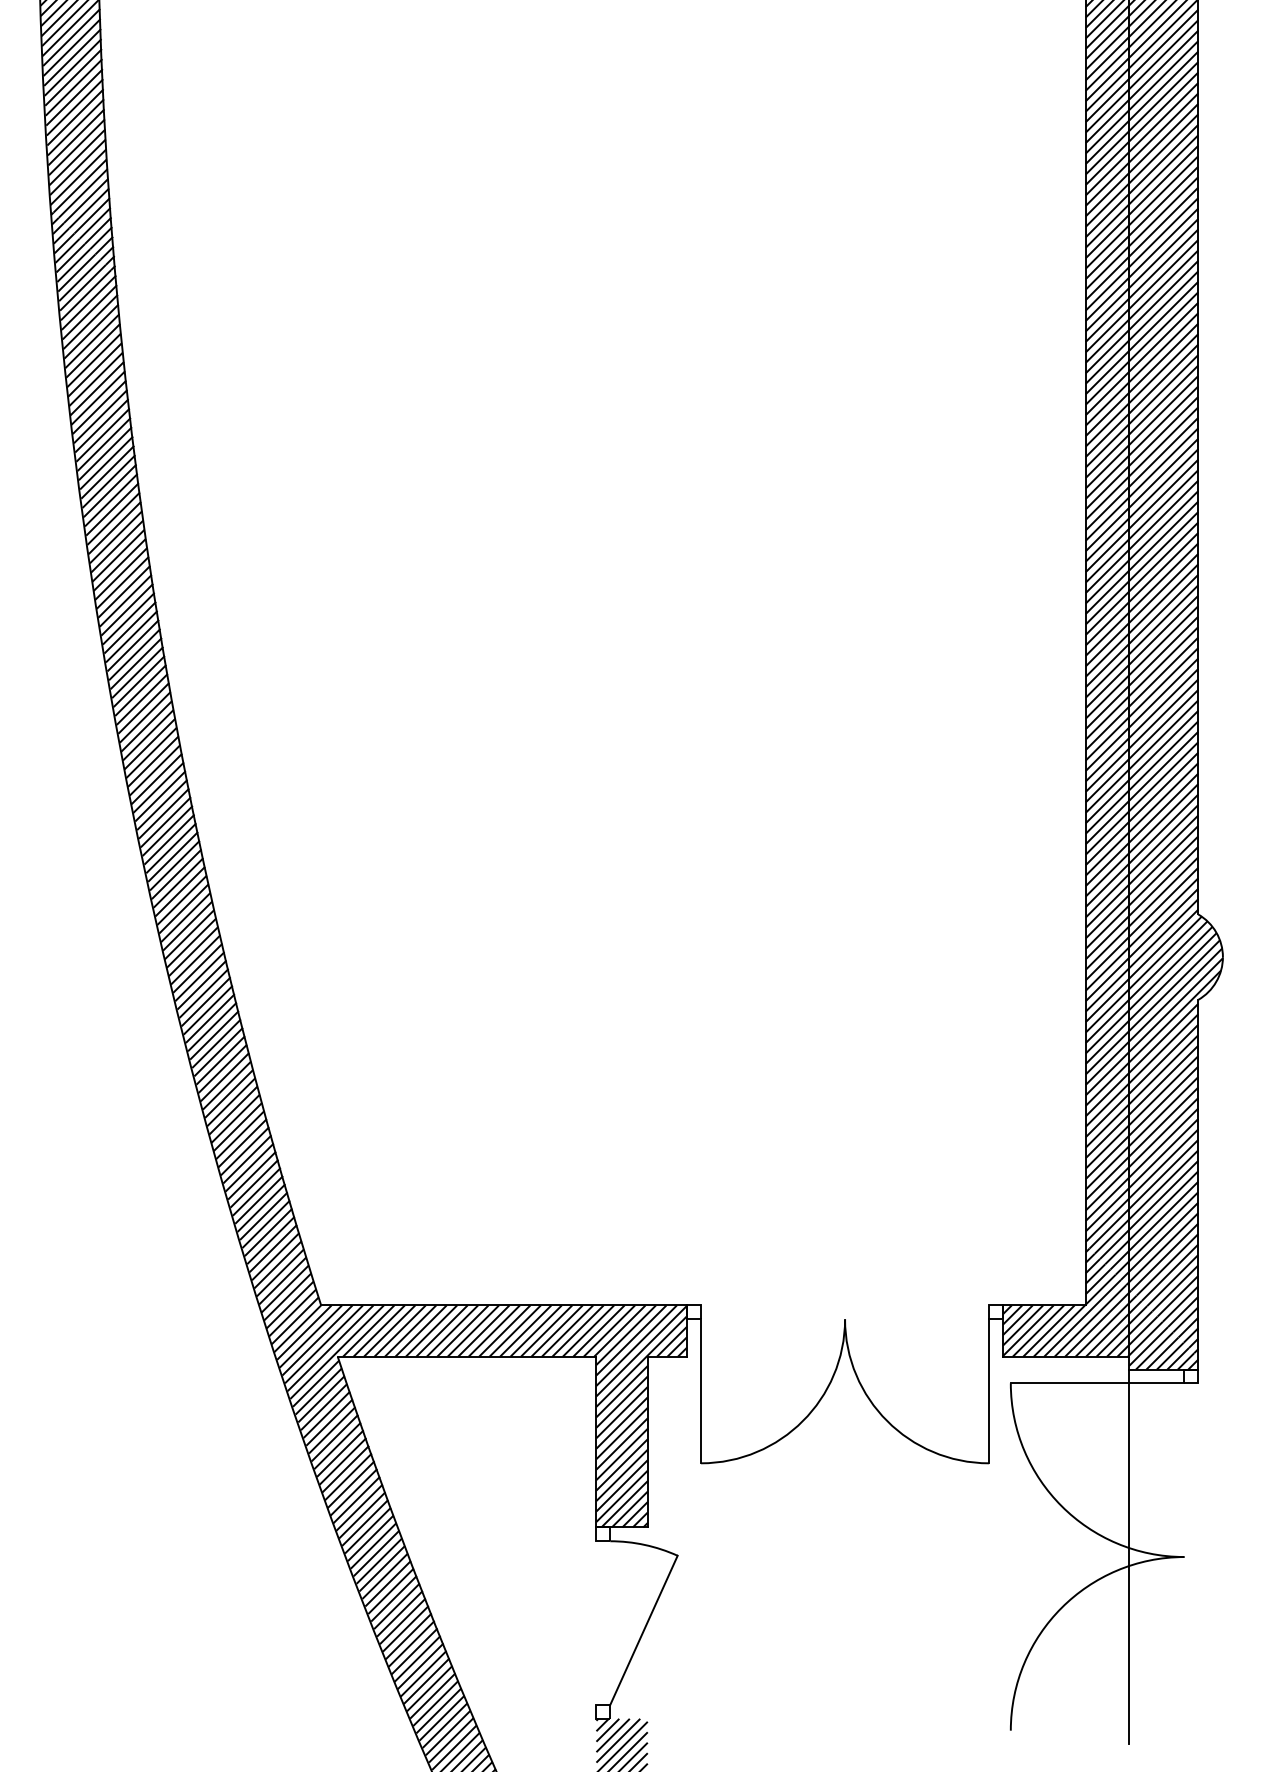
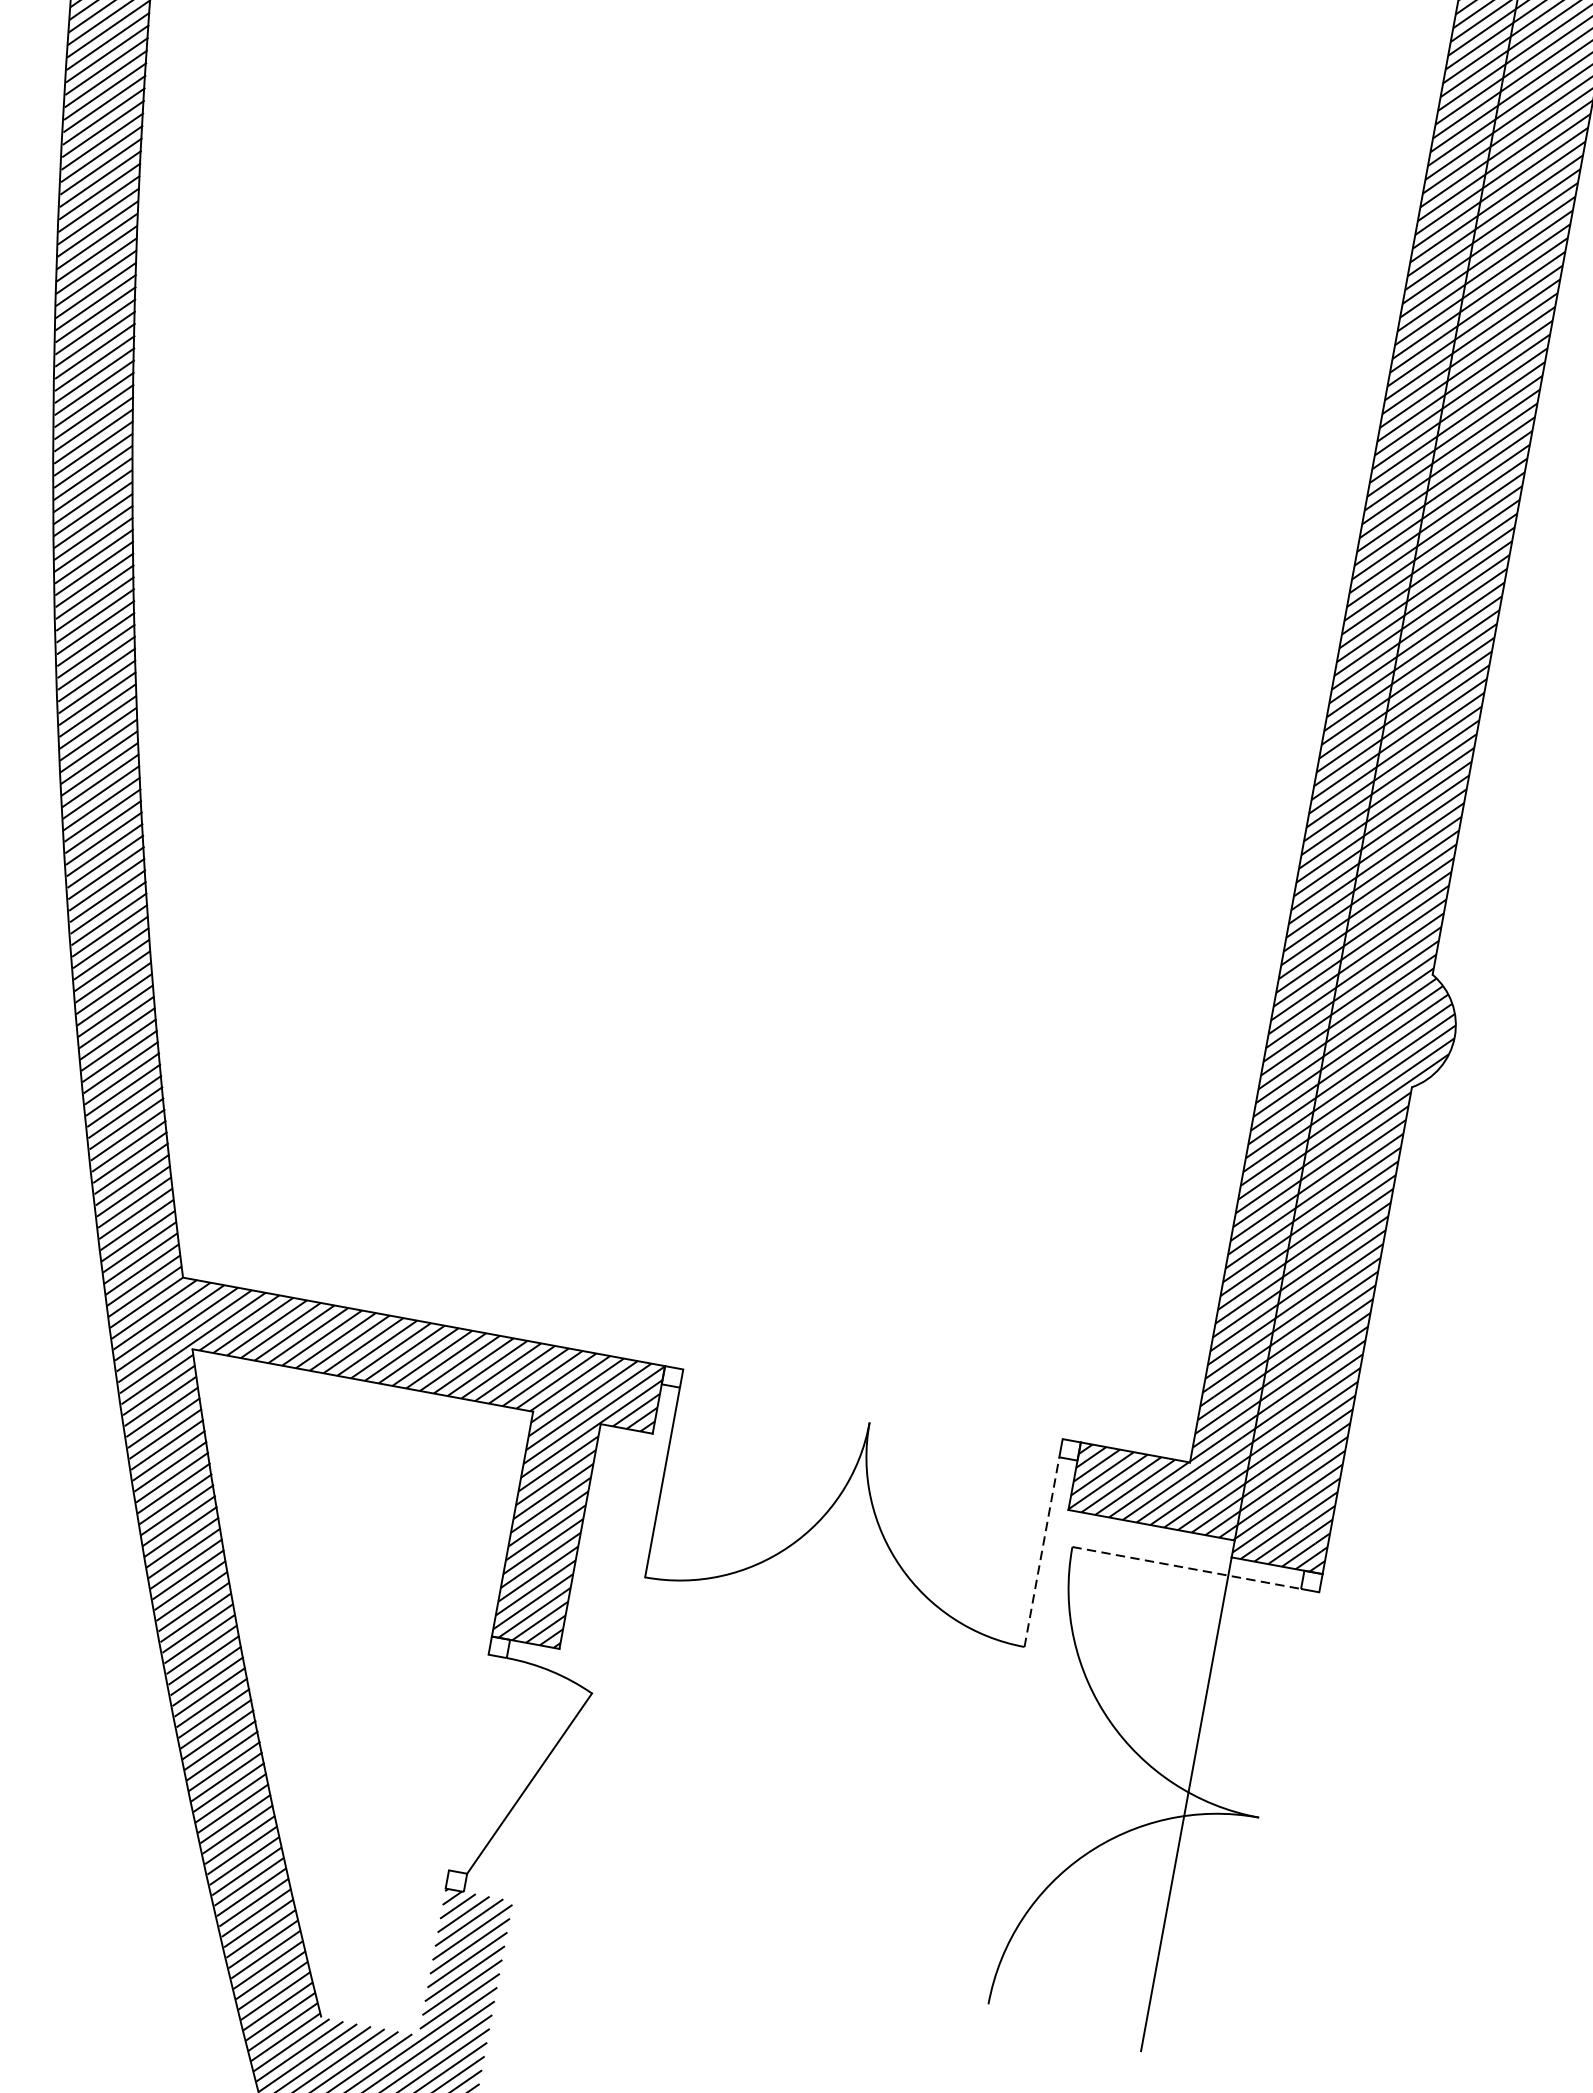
line: (1097, 1383) -> (1186, 1568), solid -> dashed
line: (989, 1390) -> (1042, 1551), solid -> dashed

